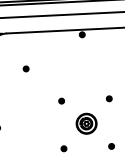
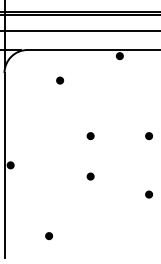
part: (26, 68) -> (60, 80), moved
part: (86, 123) -> (119, 165), removed
part: (63, 148) -> (90, 176), moved

